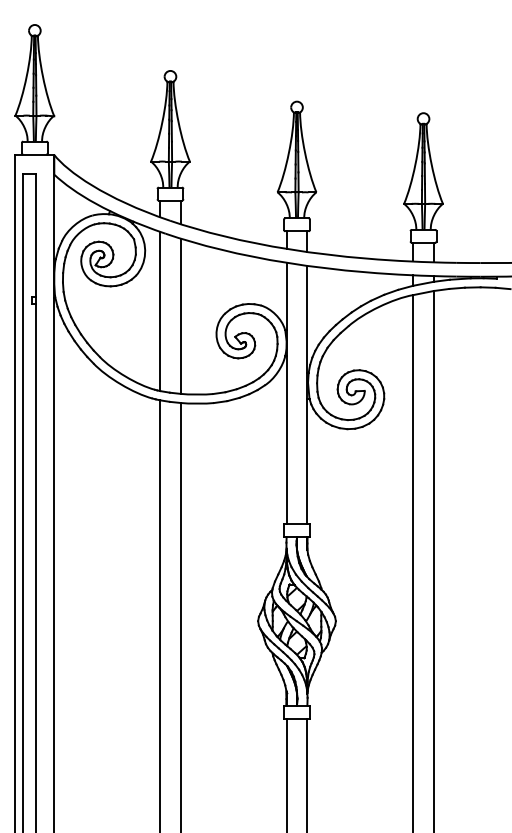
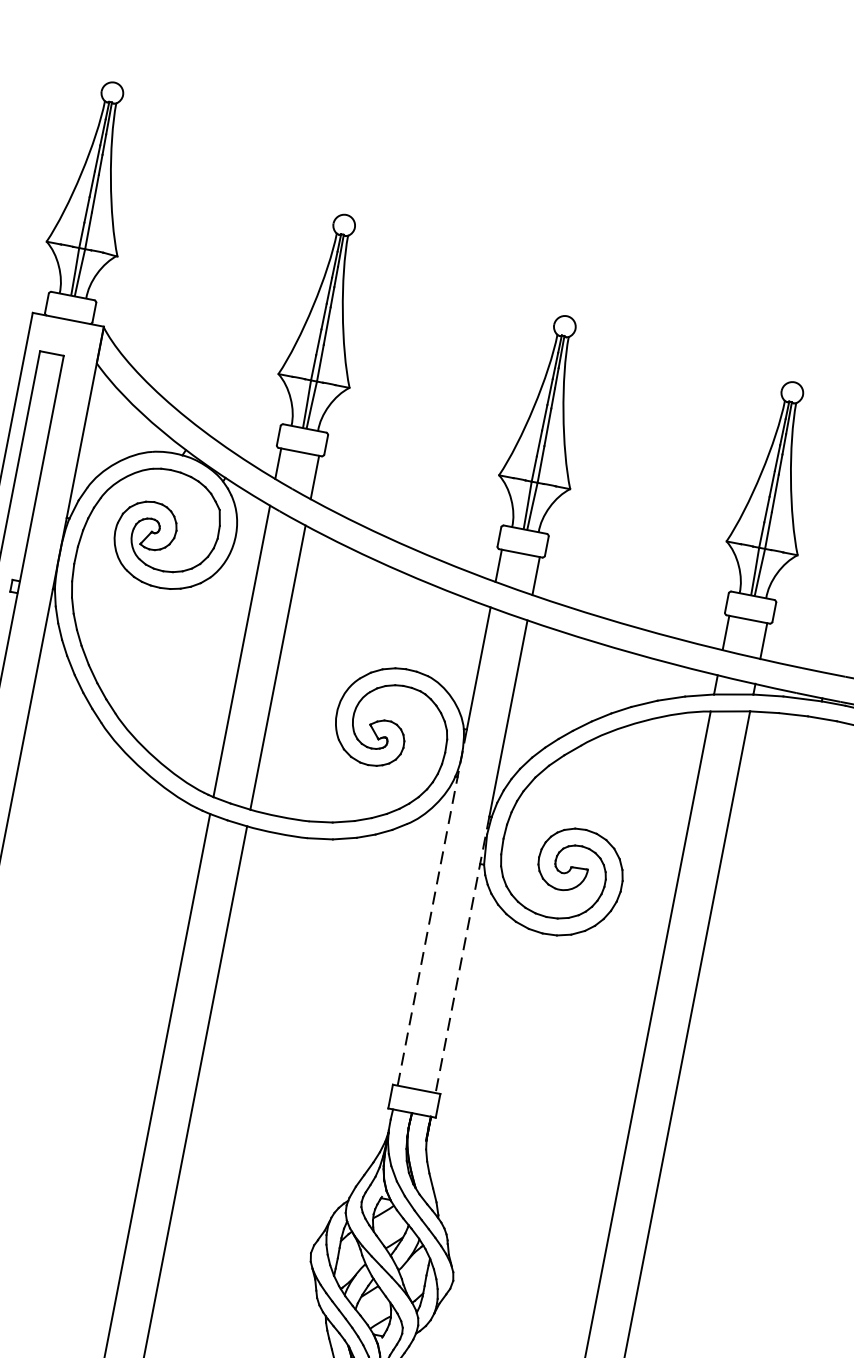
line: (286, 426) -> (432, 906), solid -> dashed
line: (307, 448) -> (462, 954), solid -> dashed

